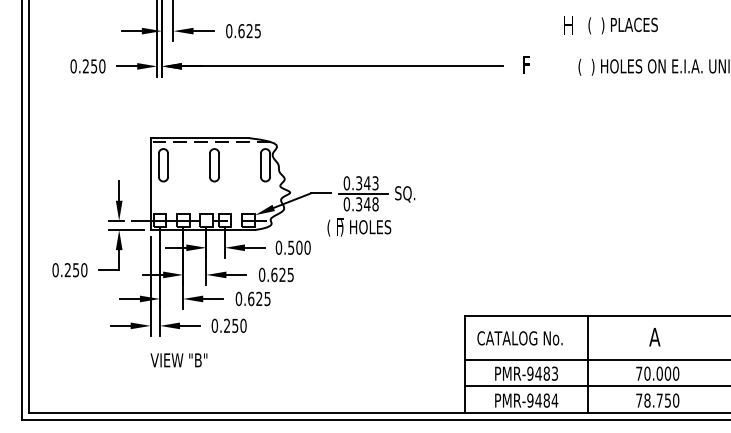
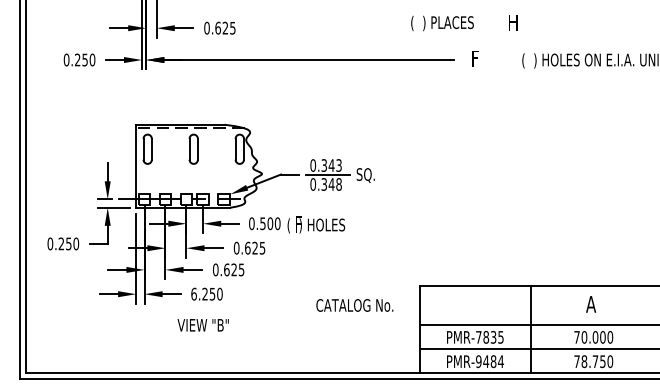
text: (622, 25) -> (441, 23), moved
text: (359, 227) -> (316, 225), moved
text: (214, 325) -> (193, 293), 0.250 -> 6.250
text: (519, 338) -> (354, 305), moved
text: (178, 360) -> (202, 325), moved
text: (542, 373) -> (489, 337), PMR-9483 -> PMR-7835

